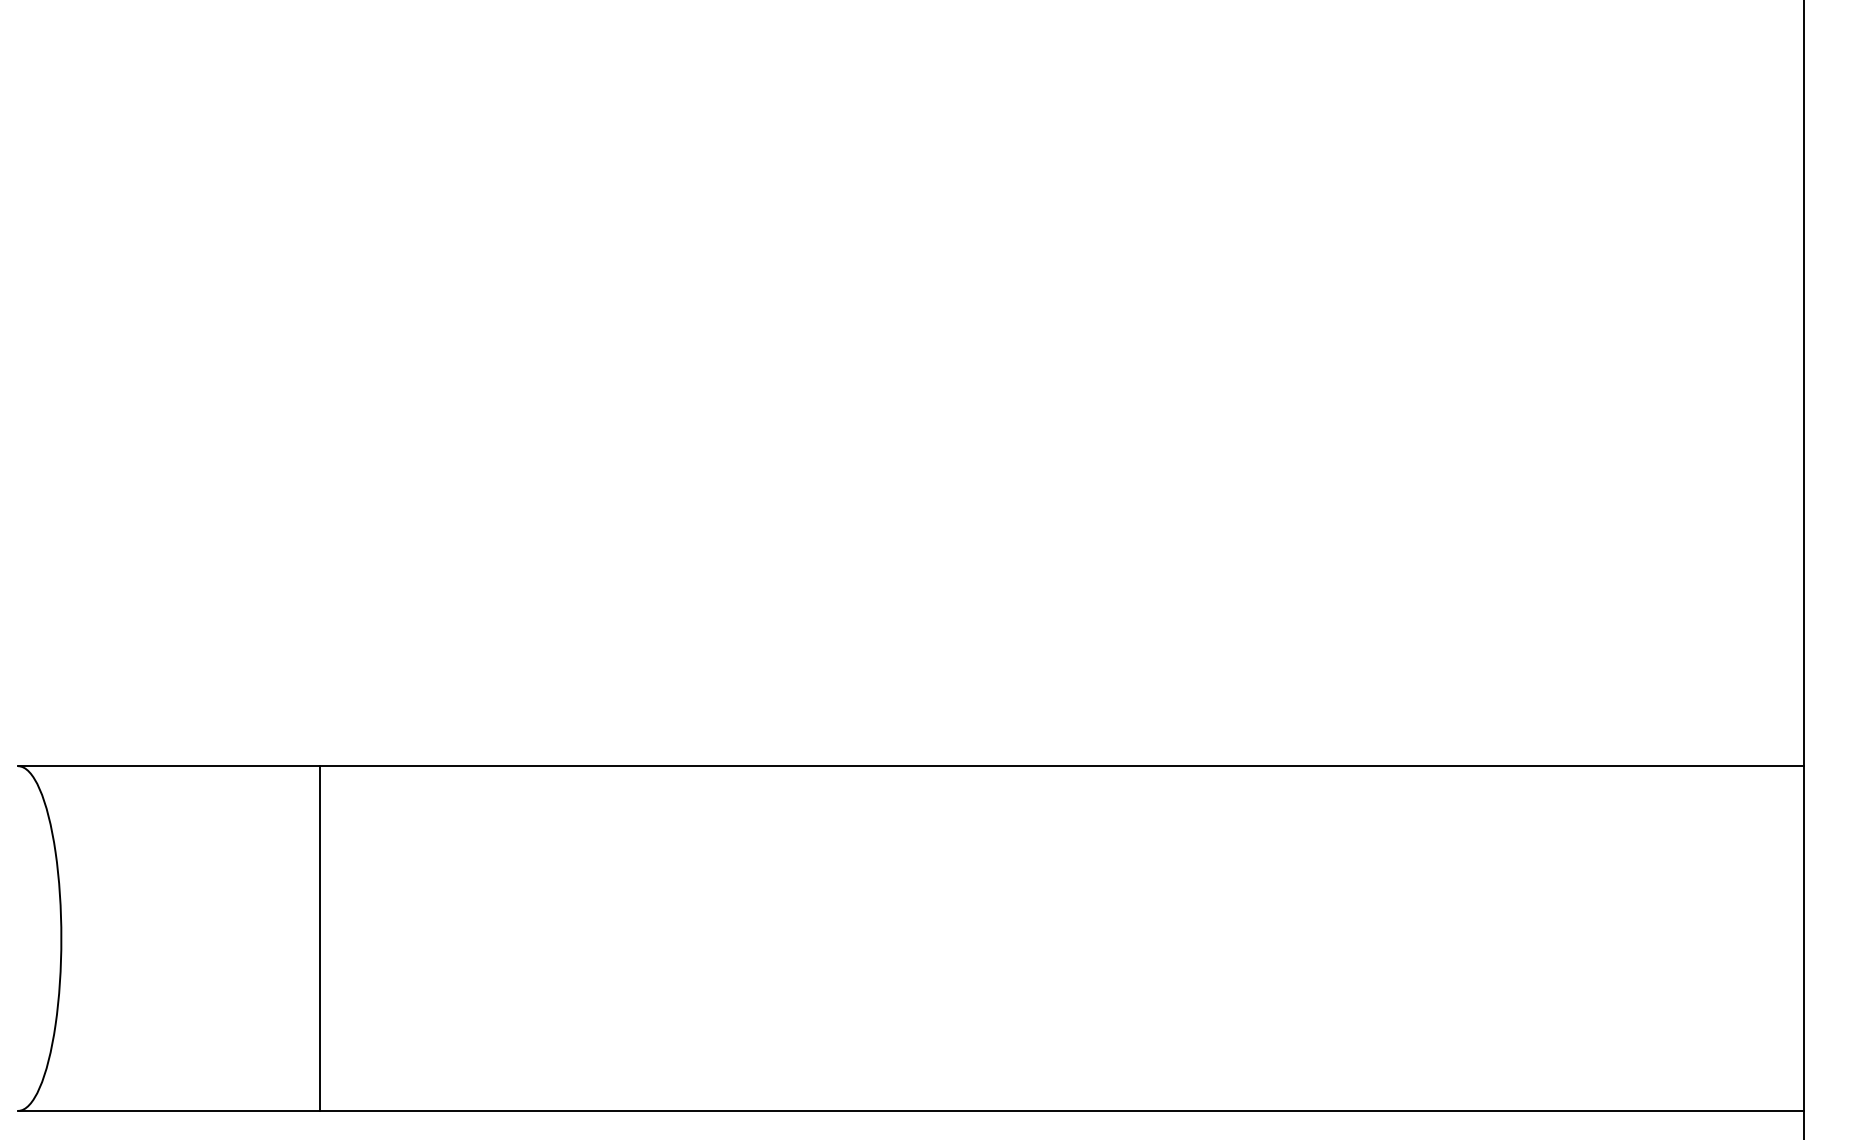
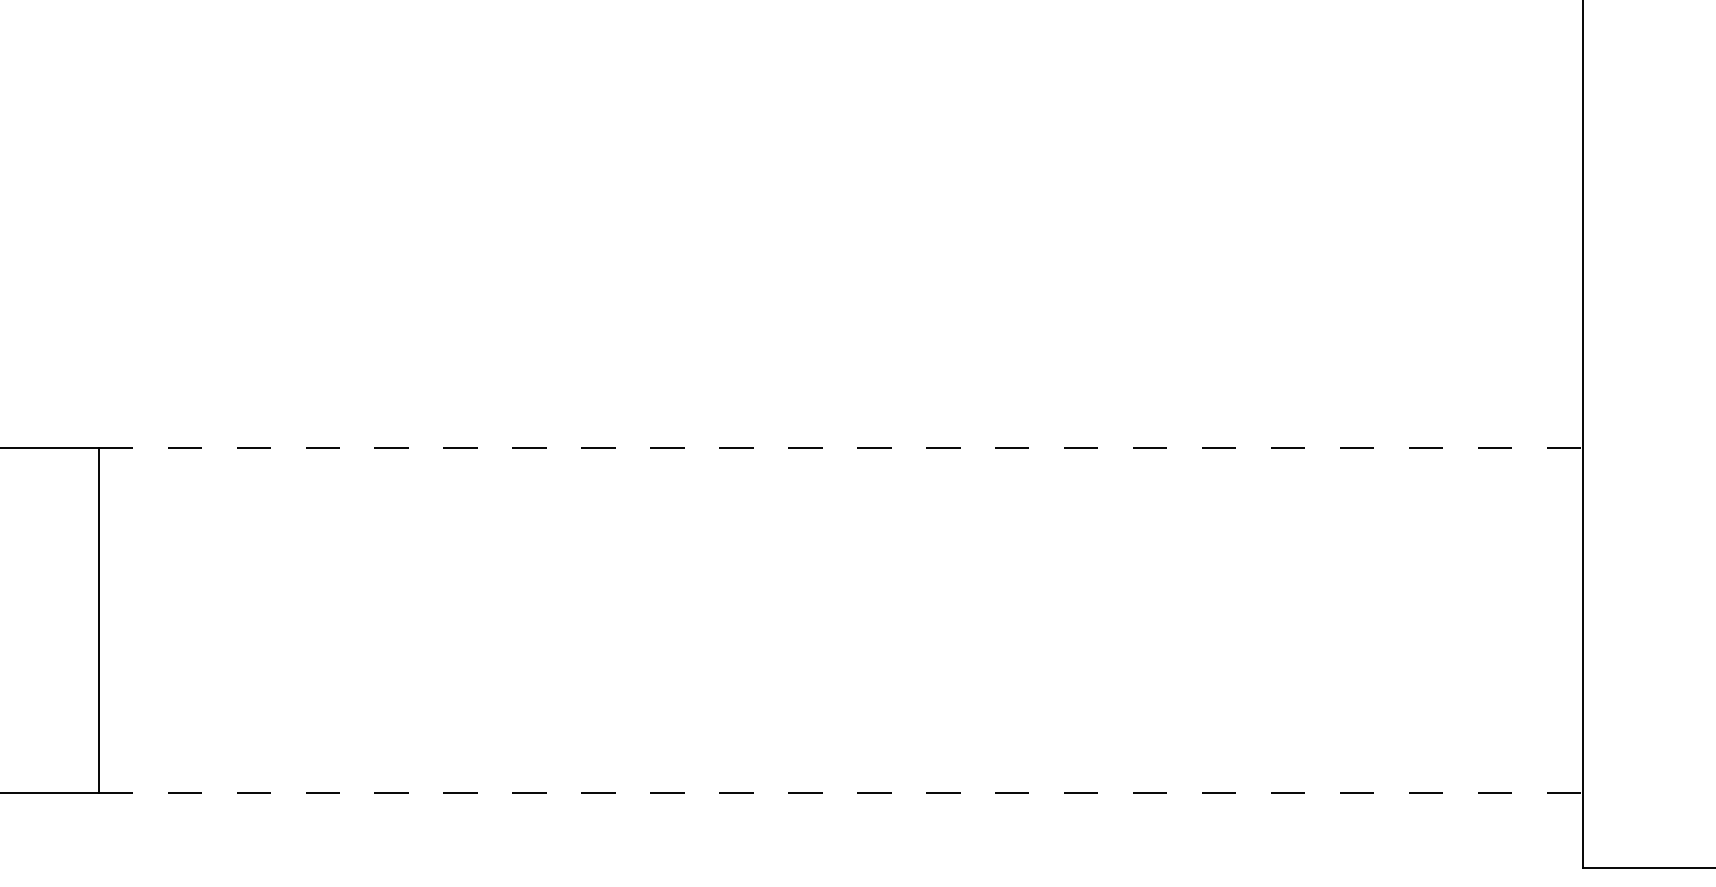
line: (1062, 766) -> (840, 448), solid -> dashed
line: (1062, 1110) -> (840, 792), solid -> dashed

